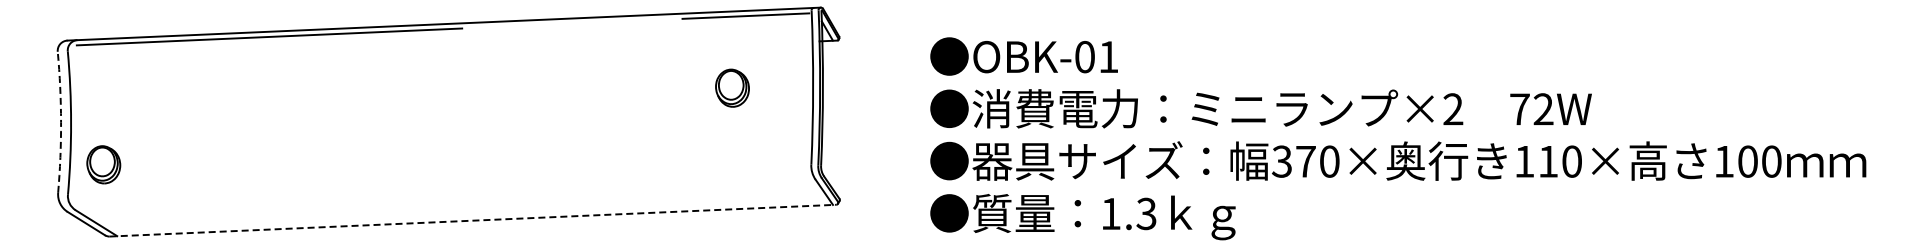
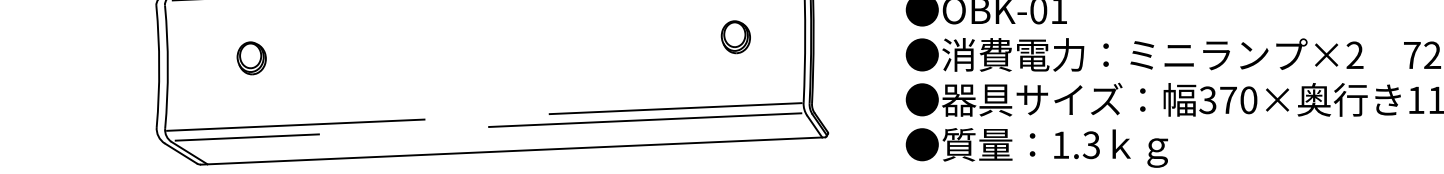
arc: (61, 122) -> (159, 66), dashed -> solid
part: (103, 164) -> (251, 58), moved
line: (661, 170) -> (674, 107), added
line: (626, 184) -> (644, 119), added
line: (219, 190) -> (295, 125), added
line: (163, 204) -> (247, 137), added
line: (473, 220) -> (513, 150), dashed -> solid

